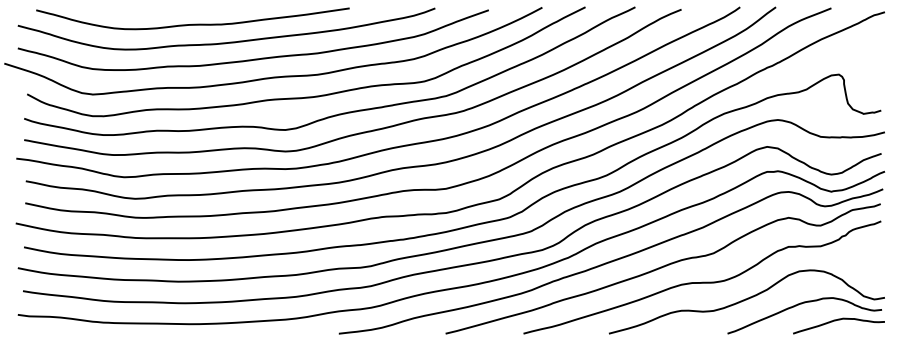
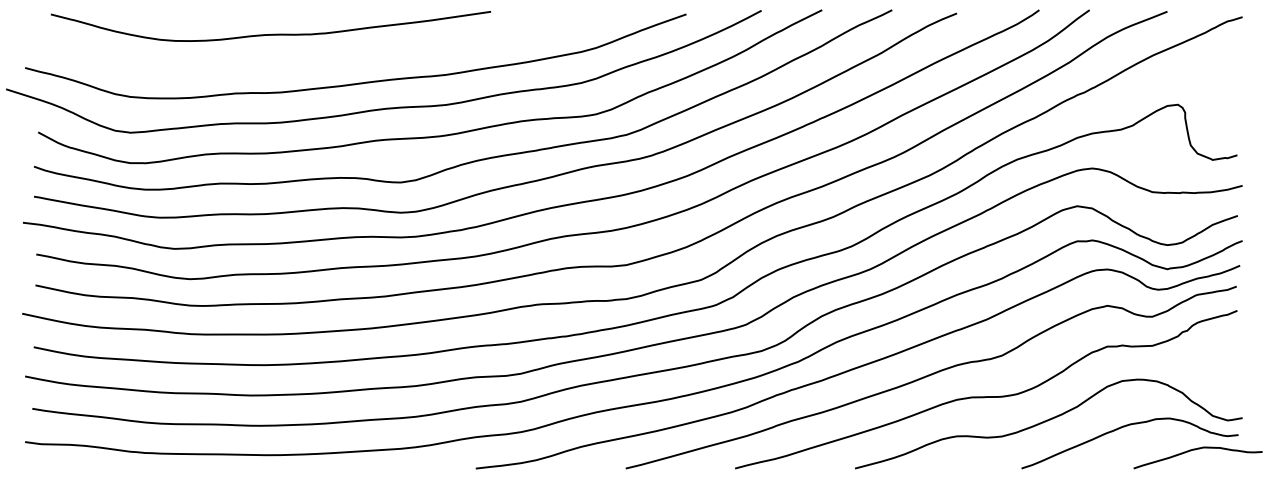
curve: (226, 42) -> (318, 59), removed
curve: (837, 320) -> (1195, 450), moved

